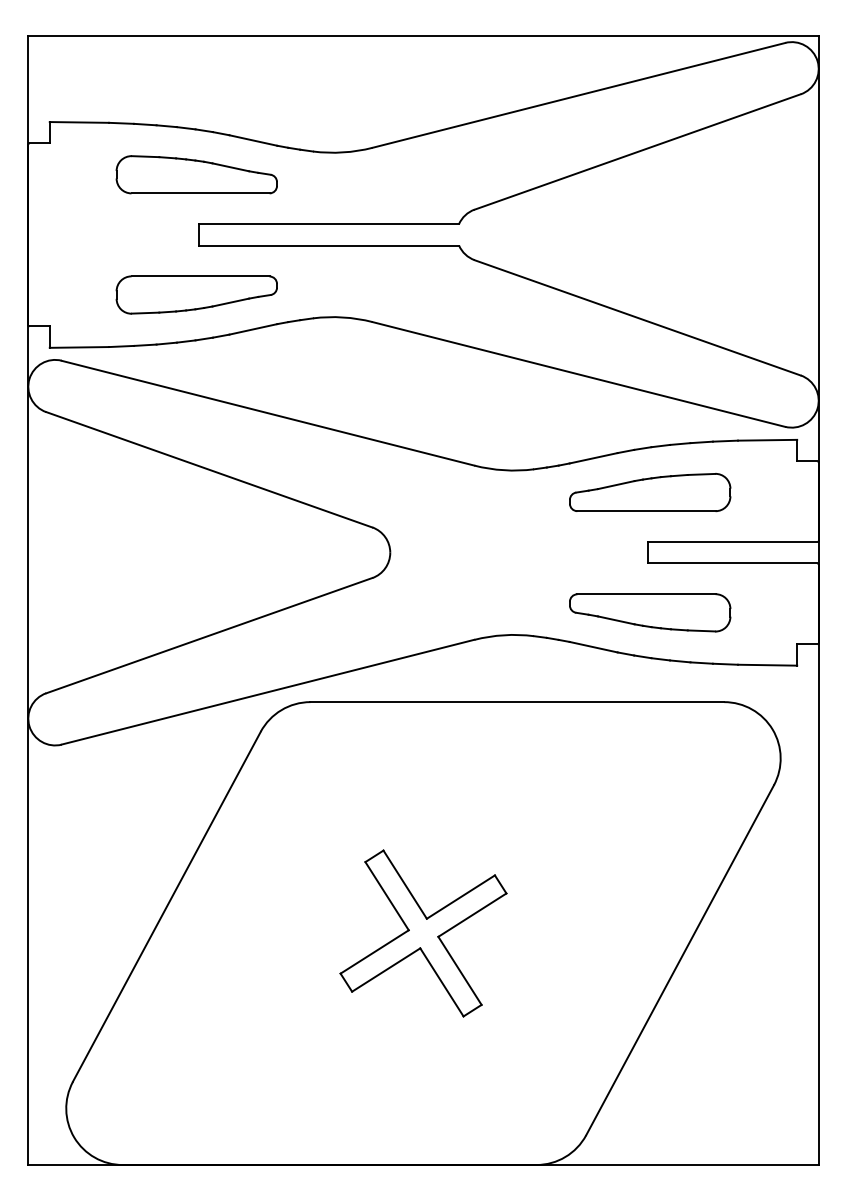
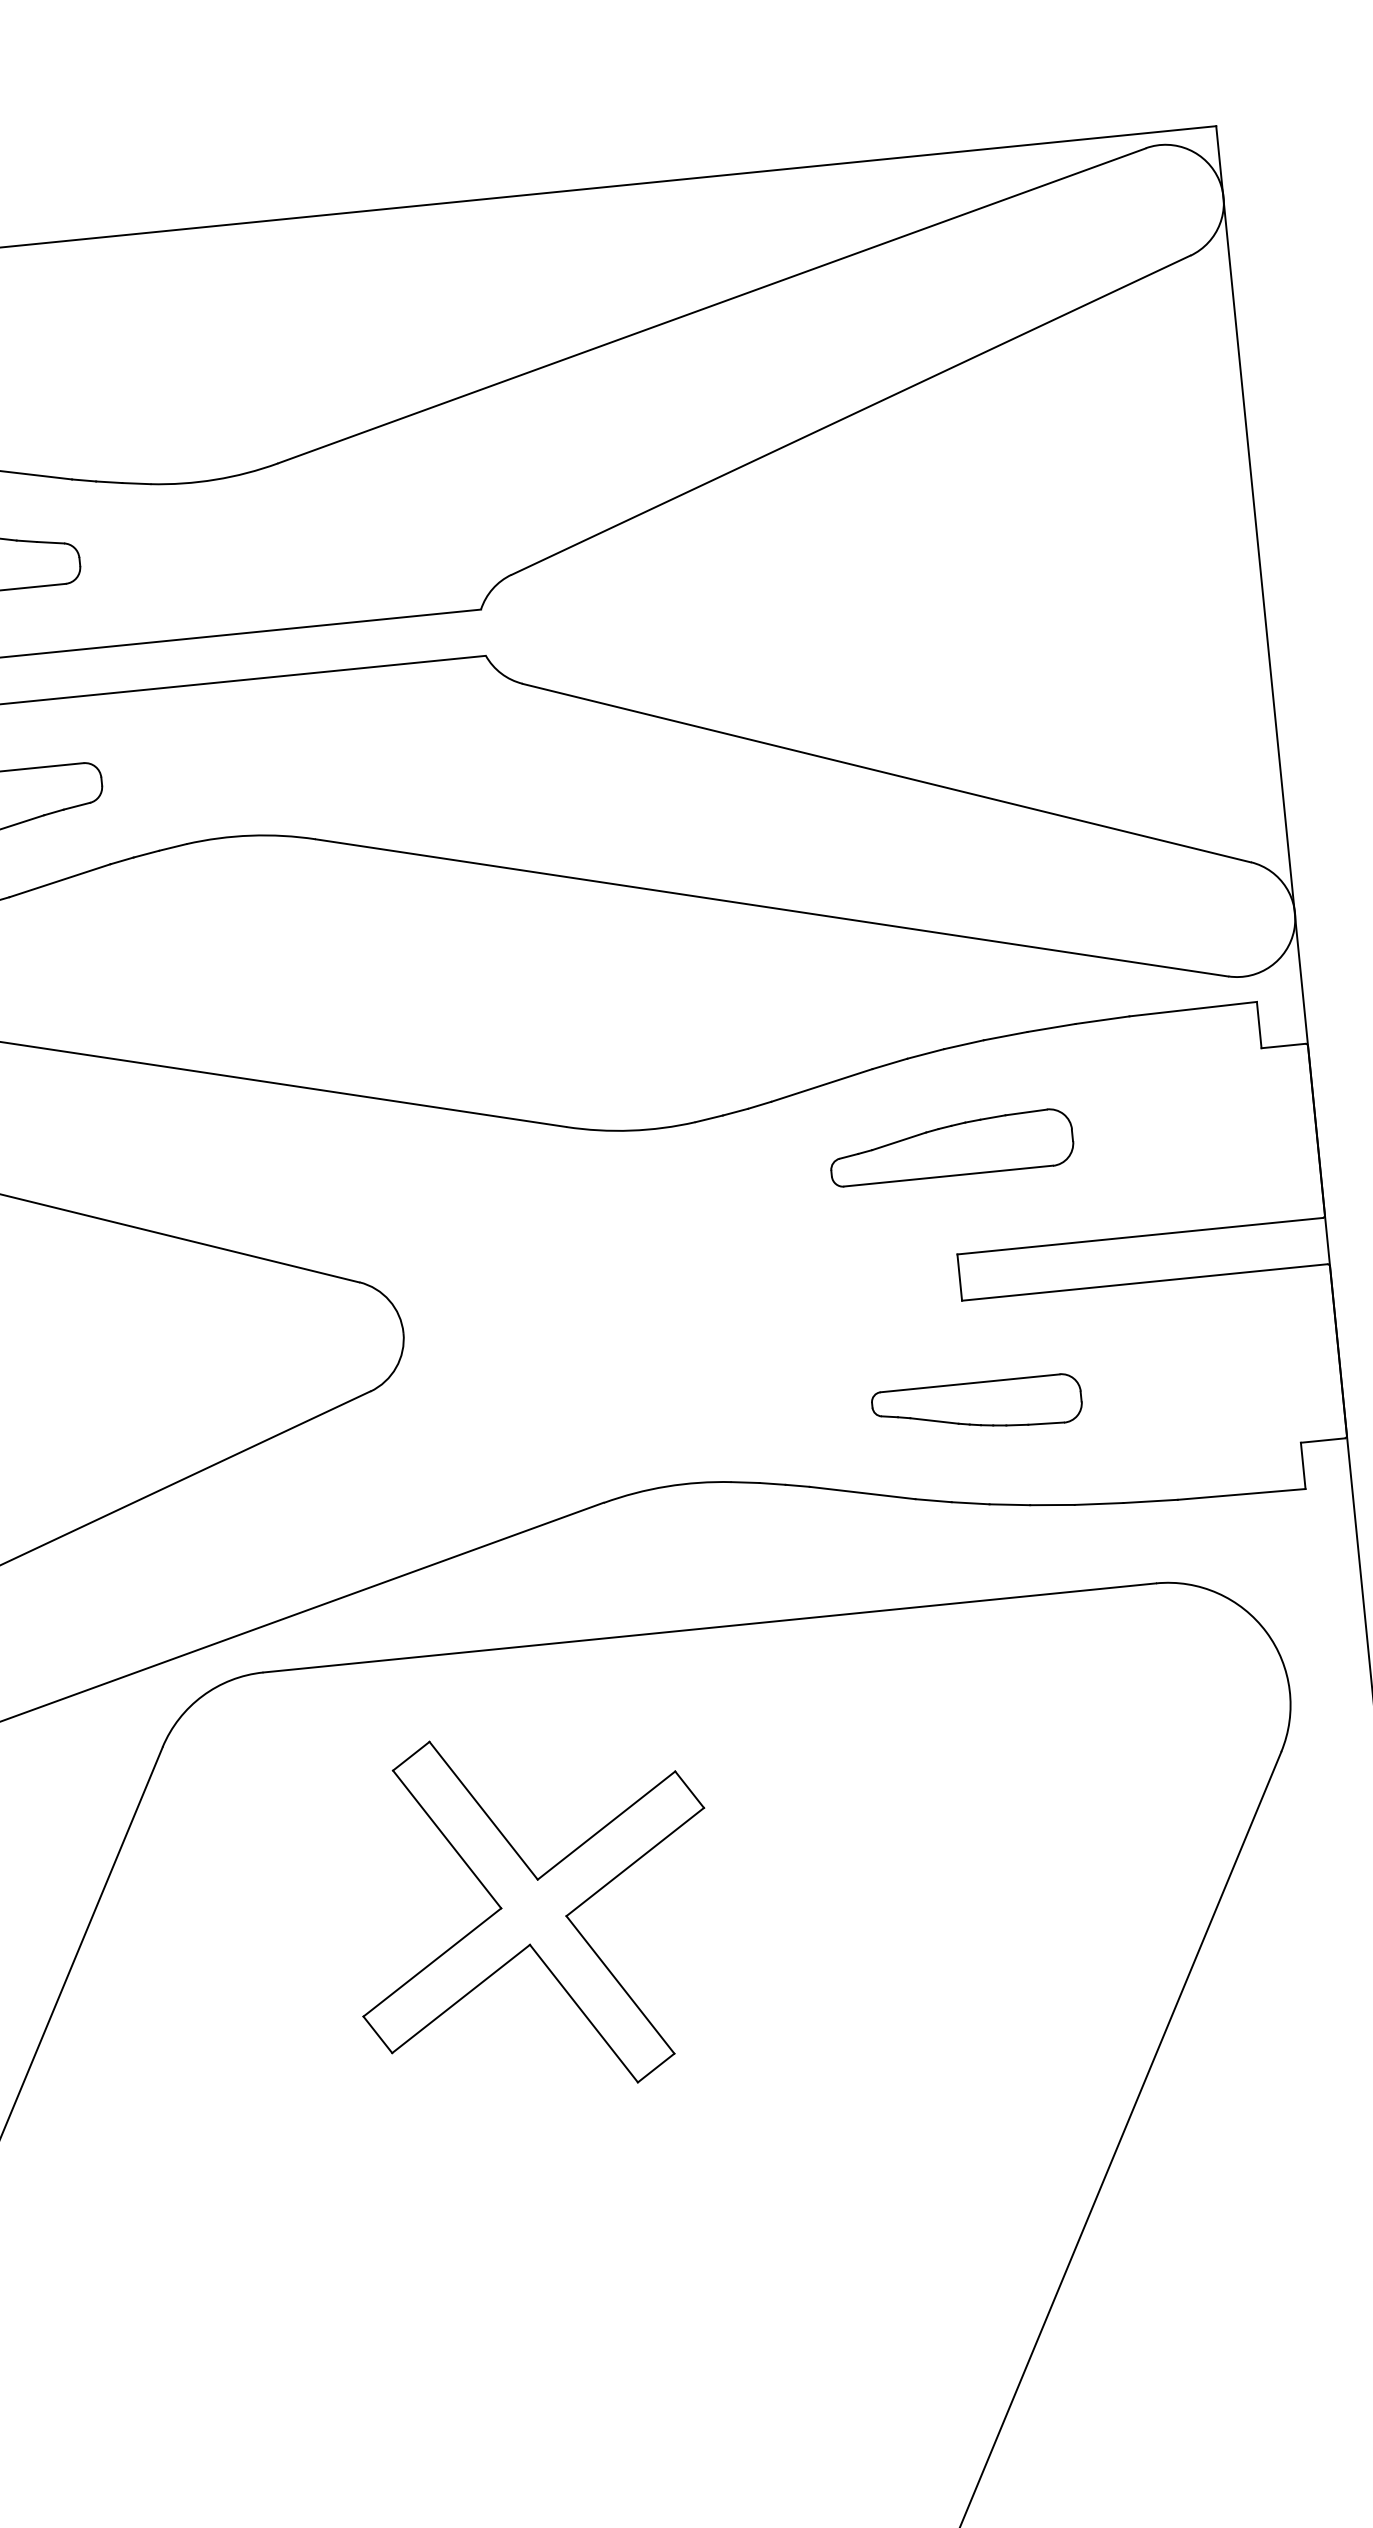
part: (650, 492) -> (951, 1147), size x0.7
part: (650, 612) -> (977, 1405), size x0.6
part: (423, 933) -> (533, 1912), moved

